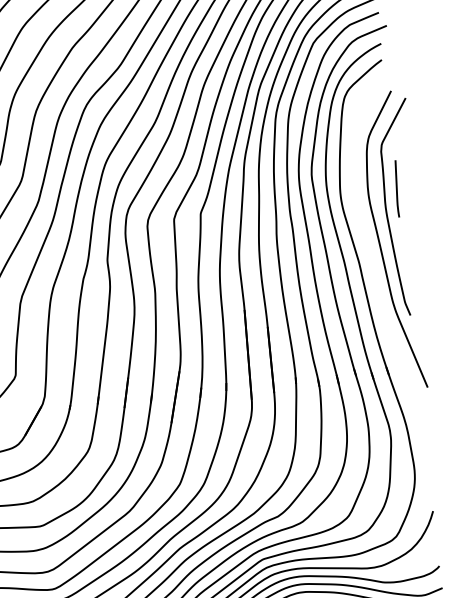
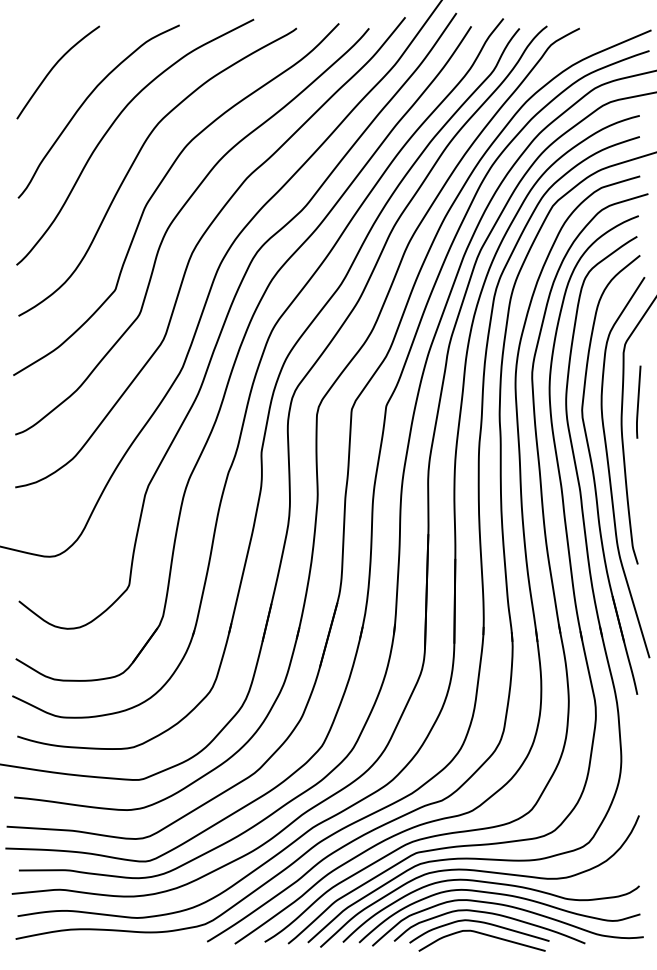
part: (370, 252) -> (595, 479), added

